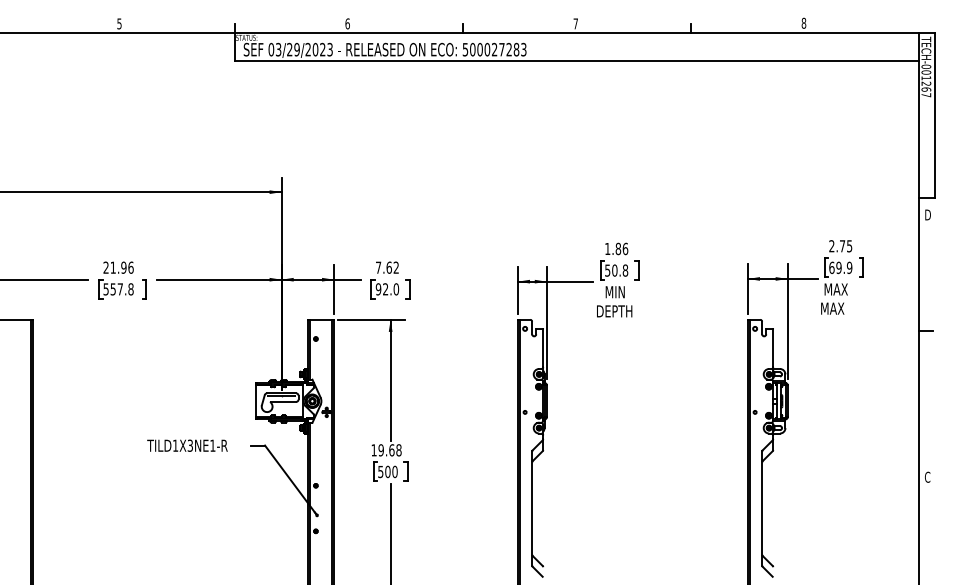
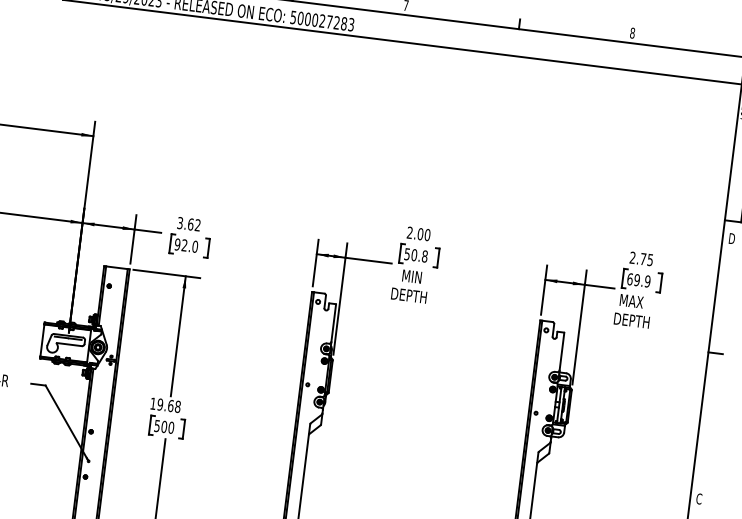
text: (616, 248) -> (418, 233), 1.86 -> 2.00
text: (378, 267) -> (180, 222), 7.62 -> 3.62
text: (839, 308) -> (632, 320), MAX -> DEPTH

